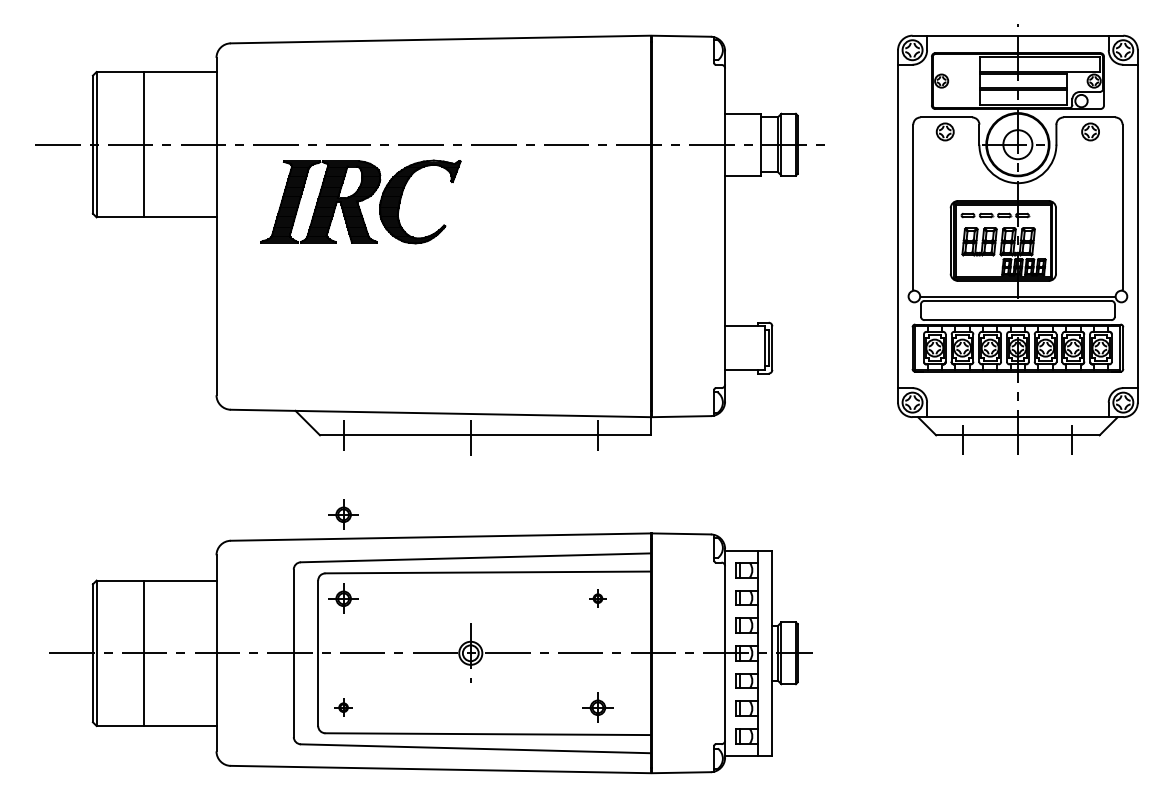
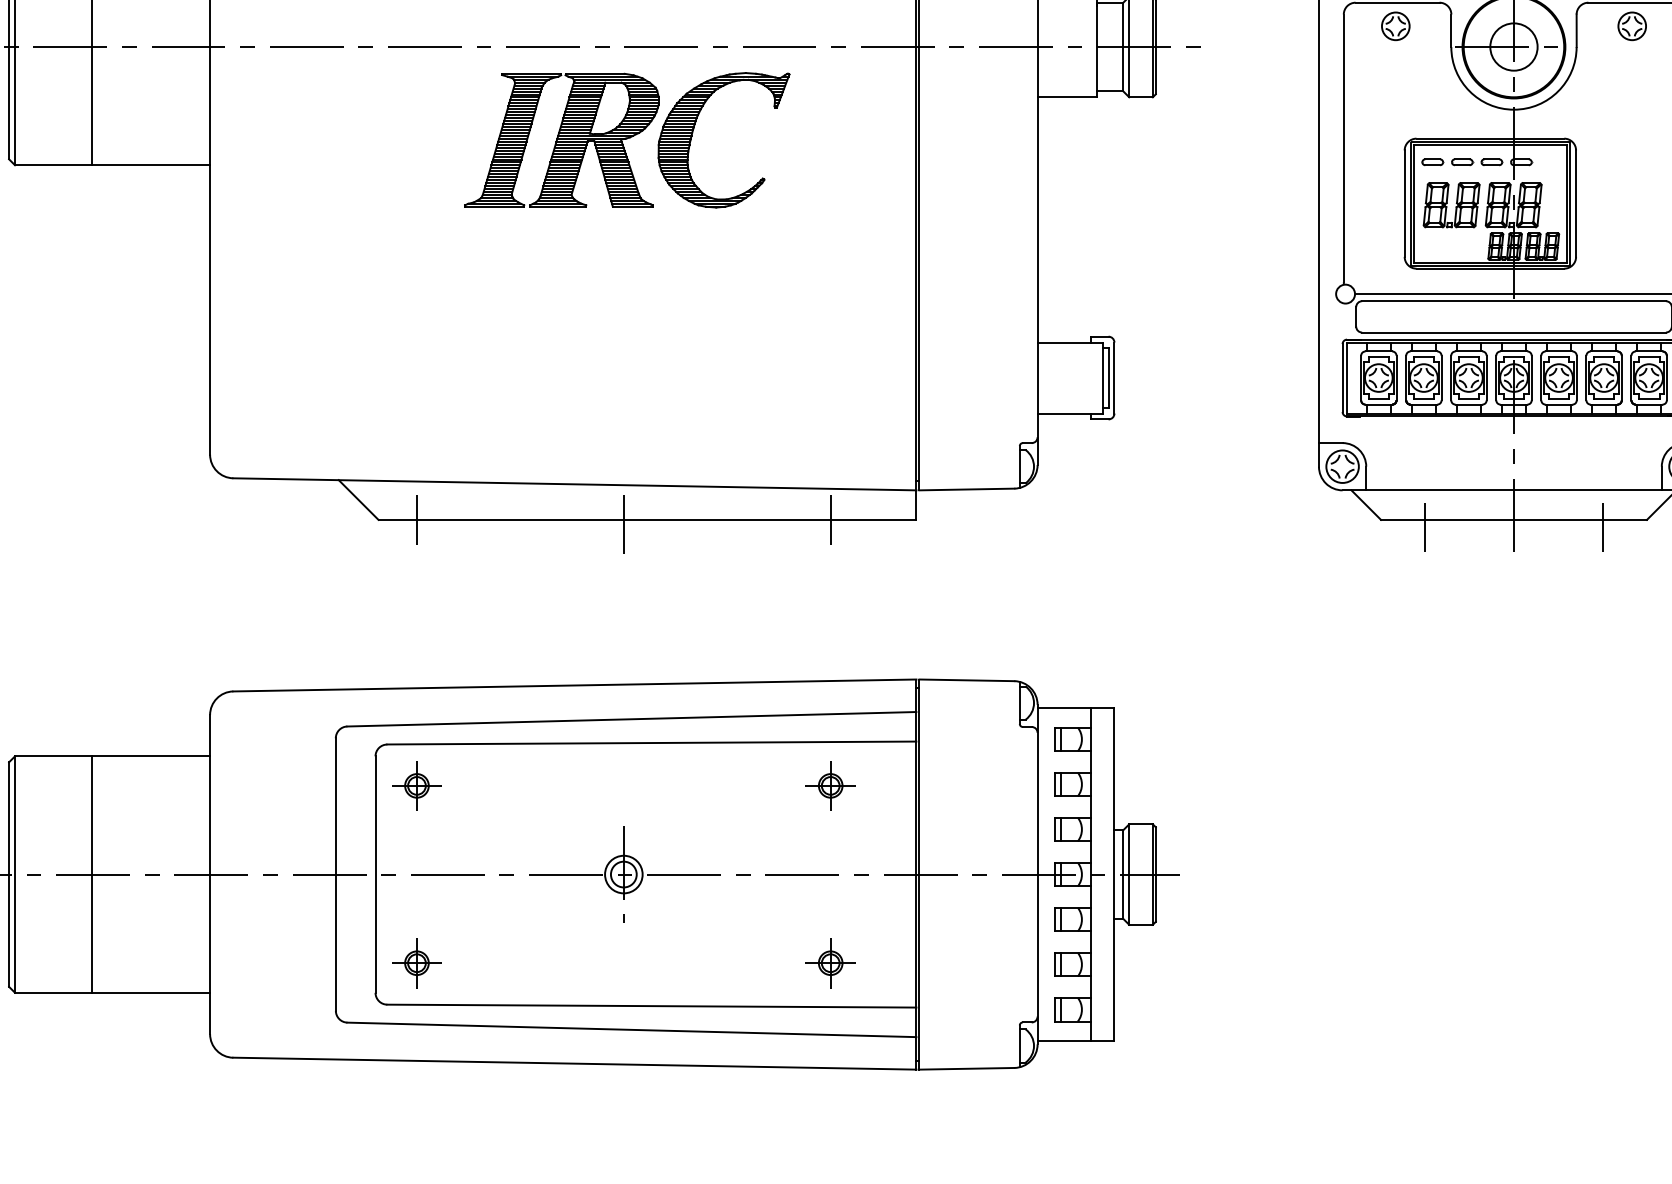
part: (360, 201) -> (626, 139), moved
part: (343, 514) -> (416, 648), removed
part: (597, 598) -> (829, 785), size x1.67
part: (343, 707) -> (416, 962), size x1.67

